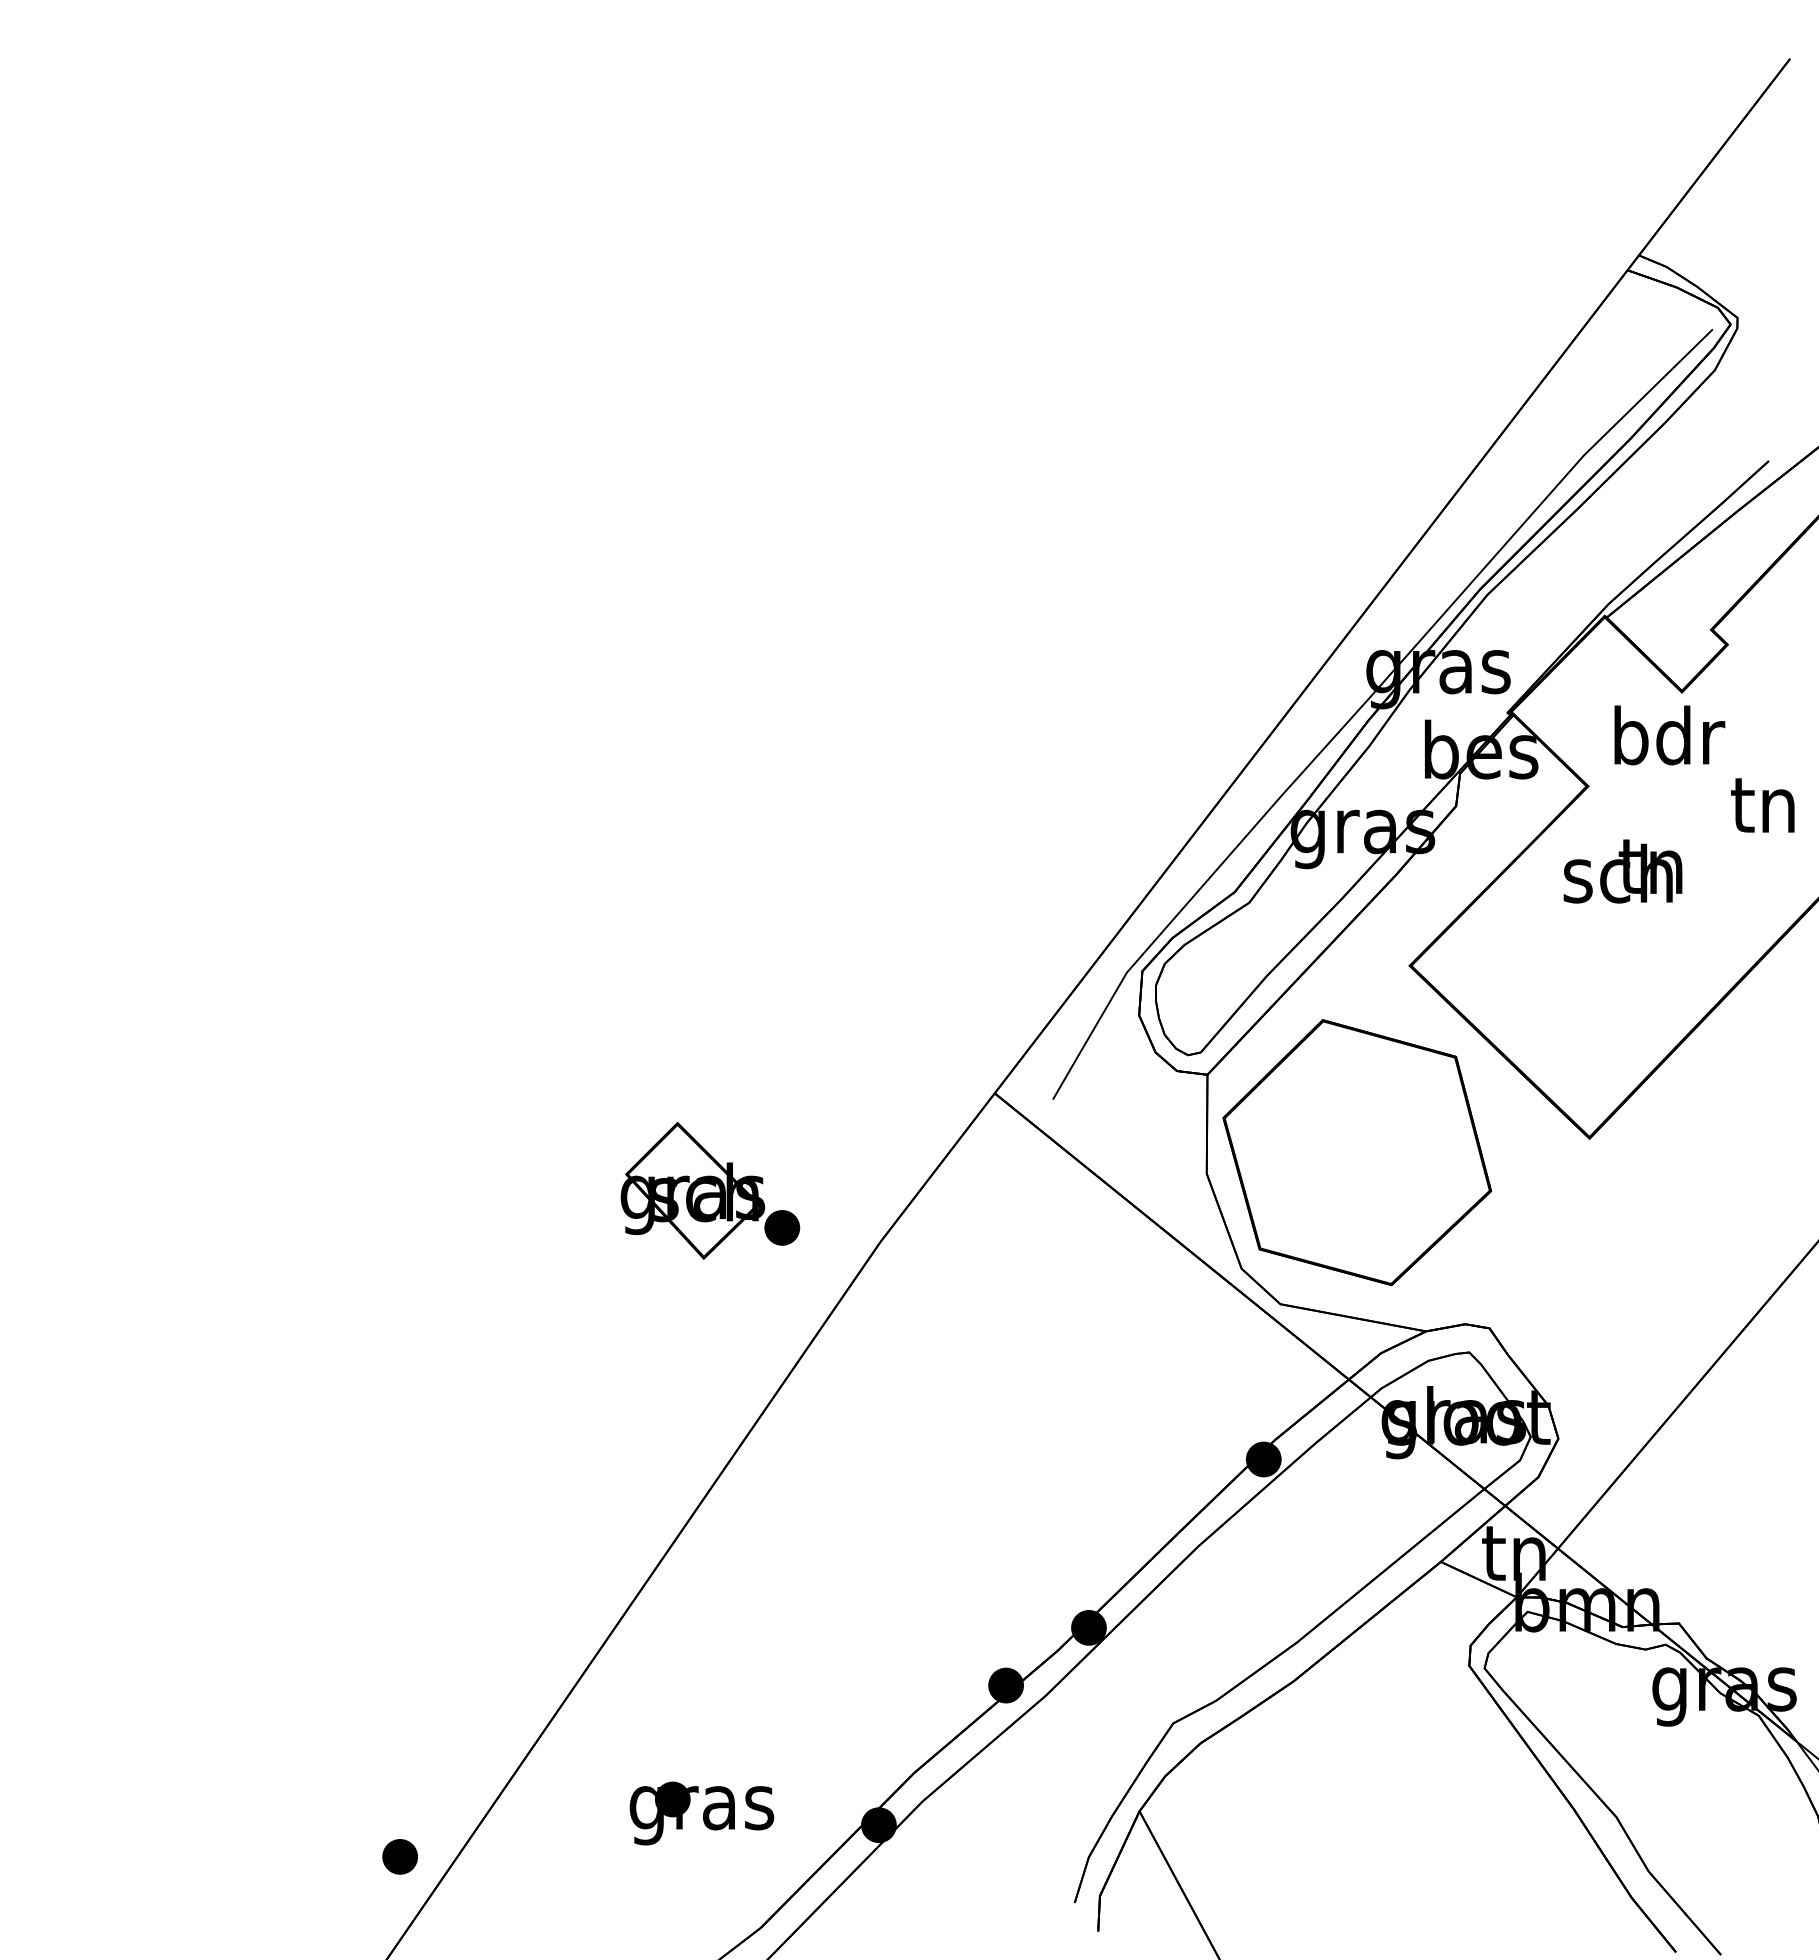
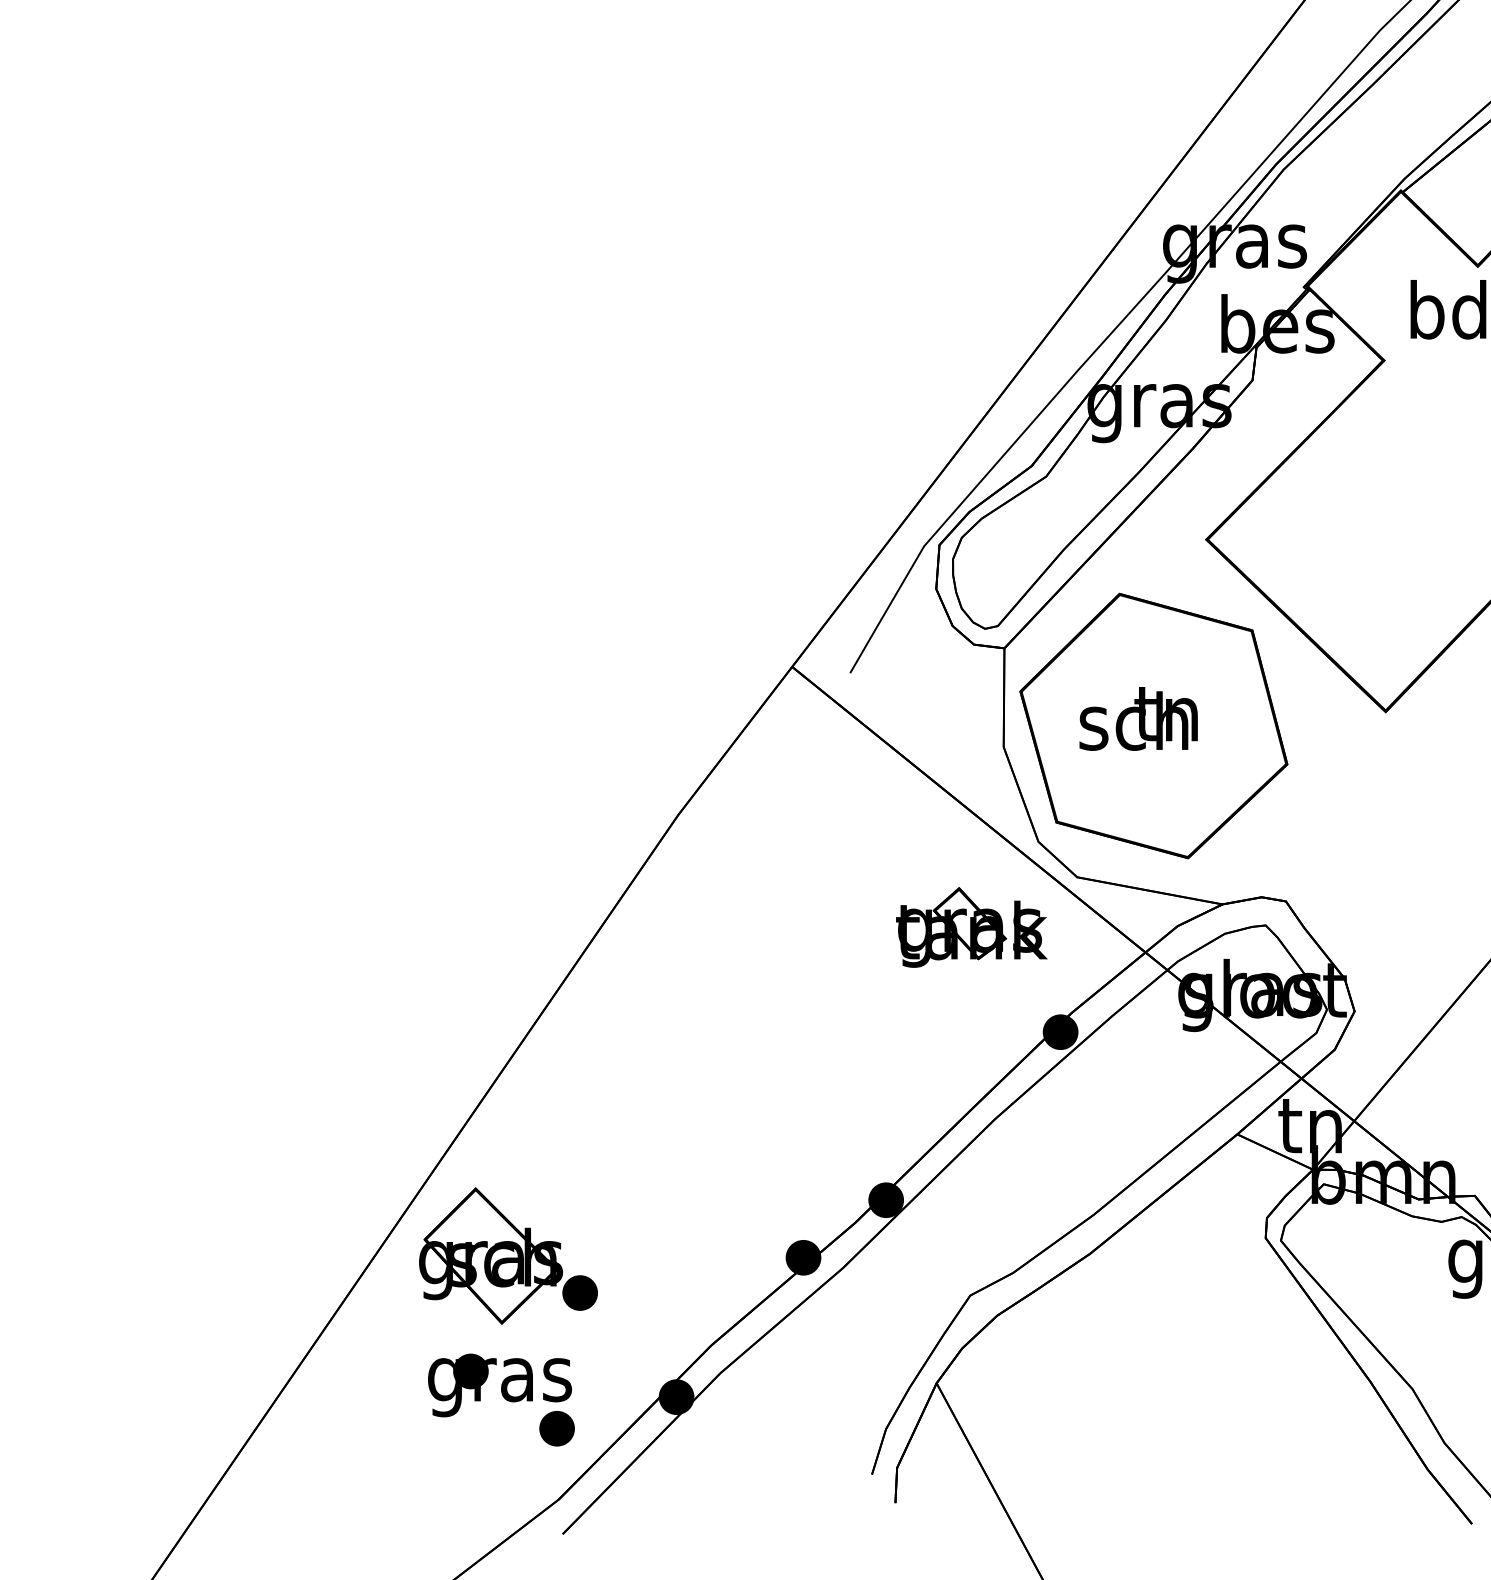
text: (1622, 871) -> (1138, 718), moved
part: (710, 1190) -> (508, 1255), moved
part: (1174, 1354) -> (971, 927), added
part: (399, 1856) -> (556, 1428), moved

